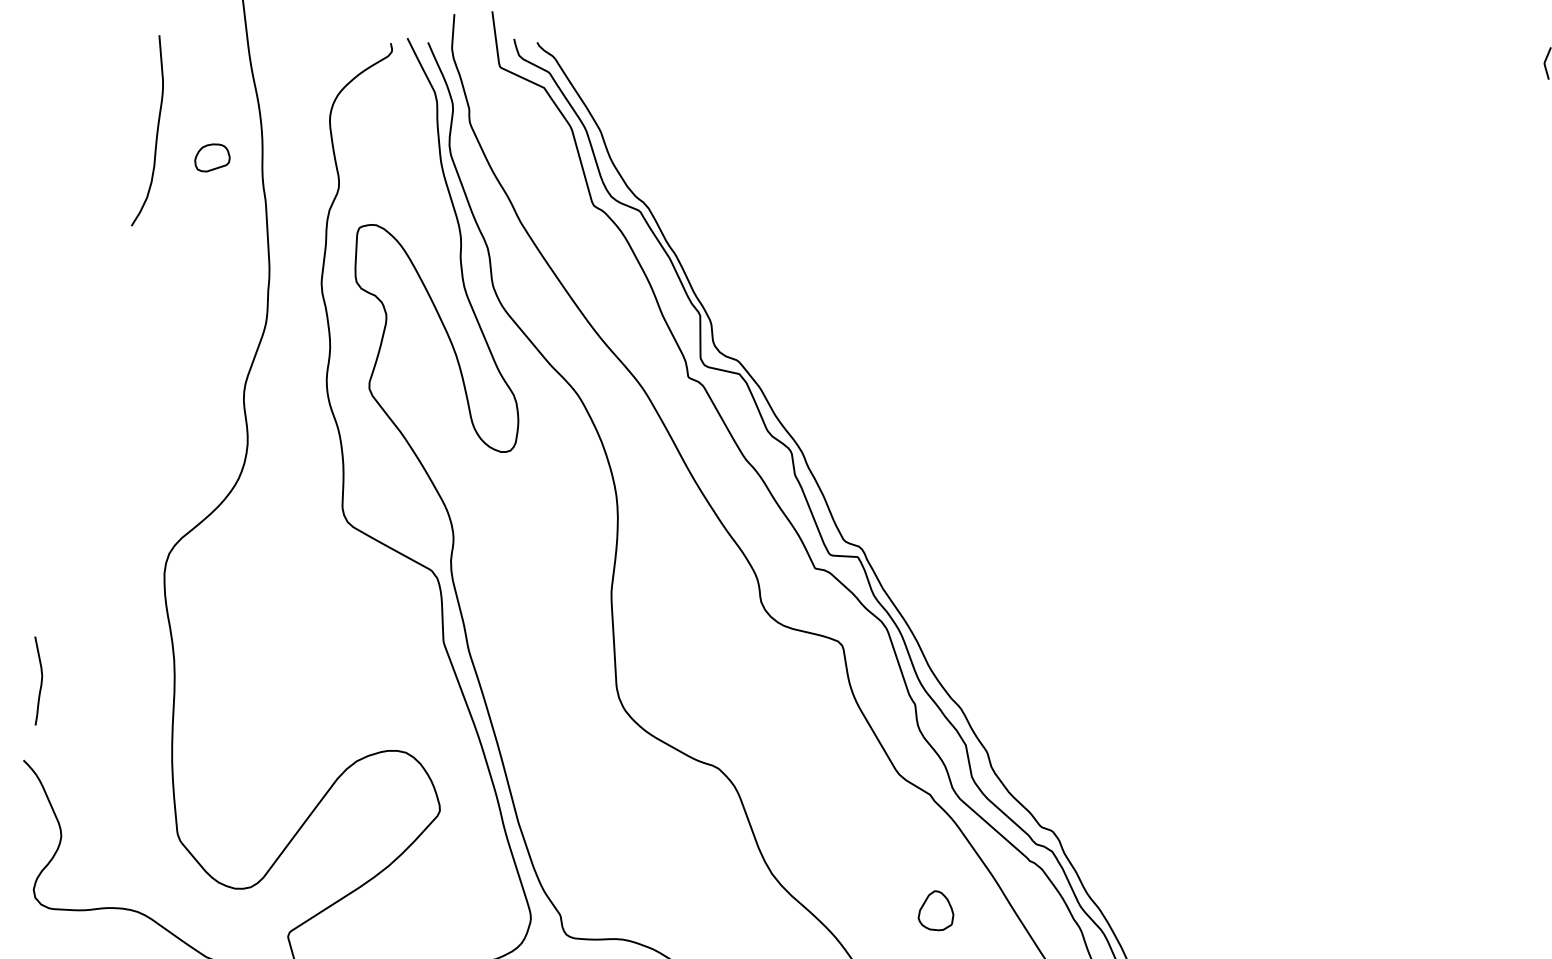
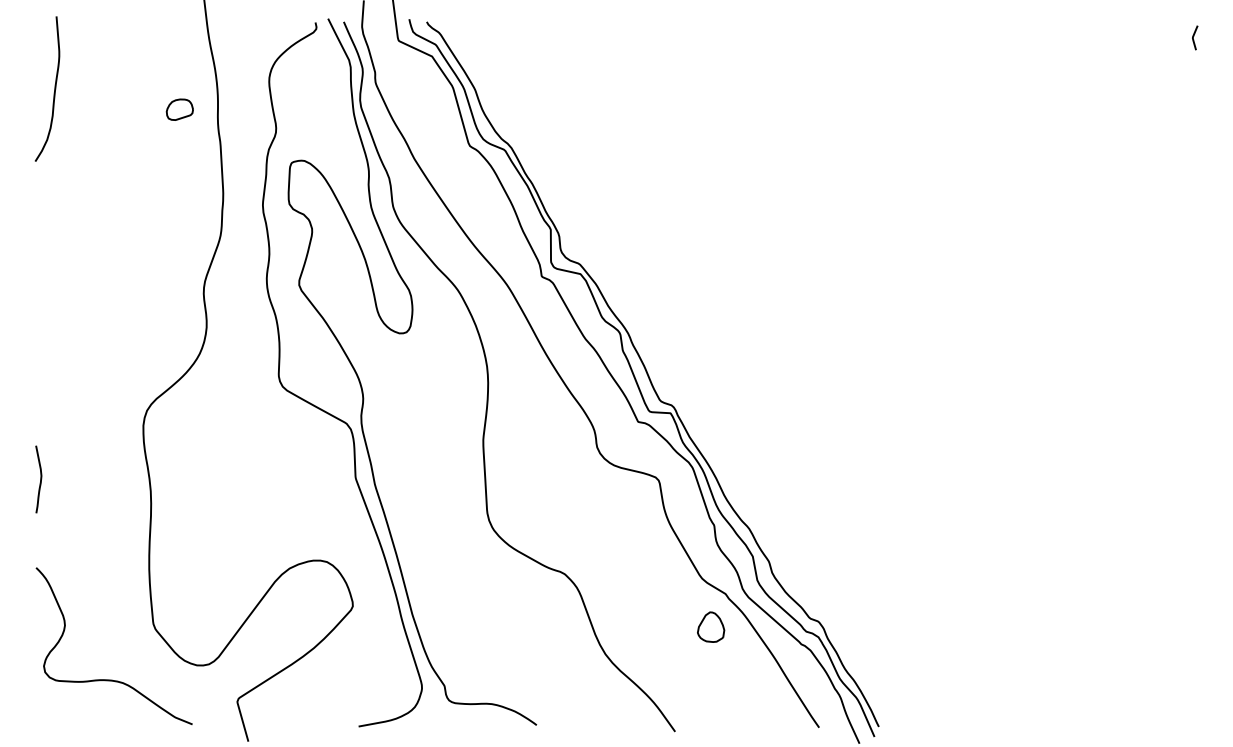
curve: (156, 129) -> (54, 88), moved
curve: (40, 681) -> (40, 479), moved
part: (936, 909) -> (711, 626), moved

